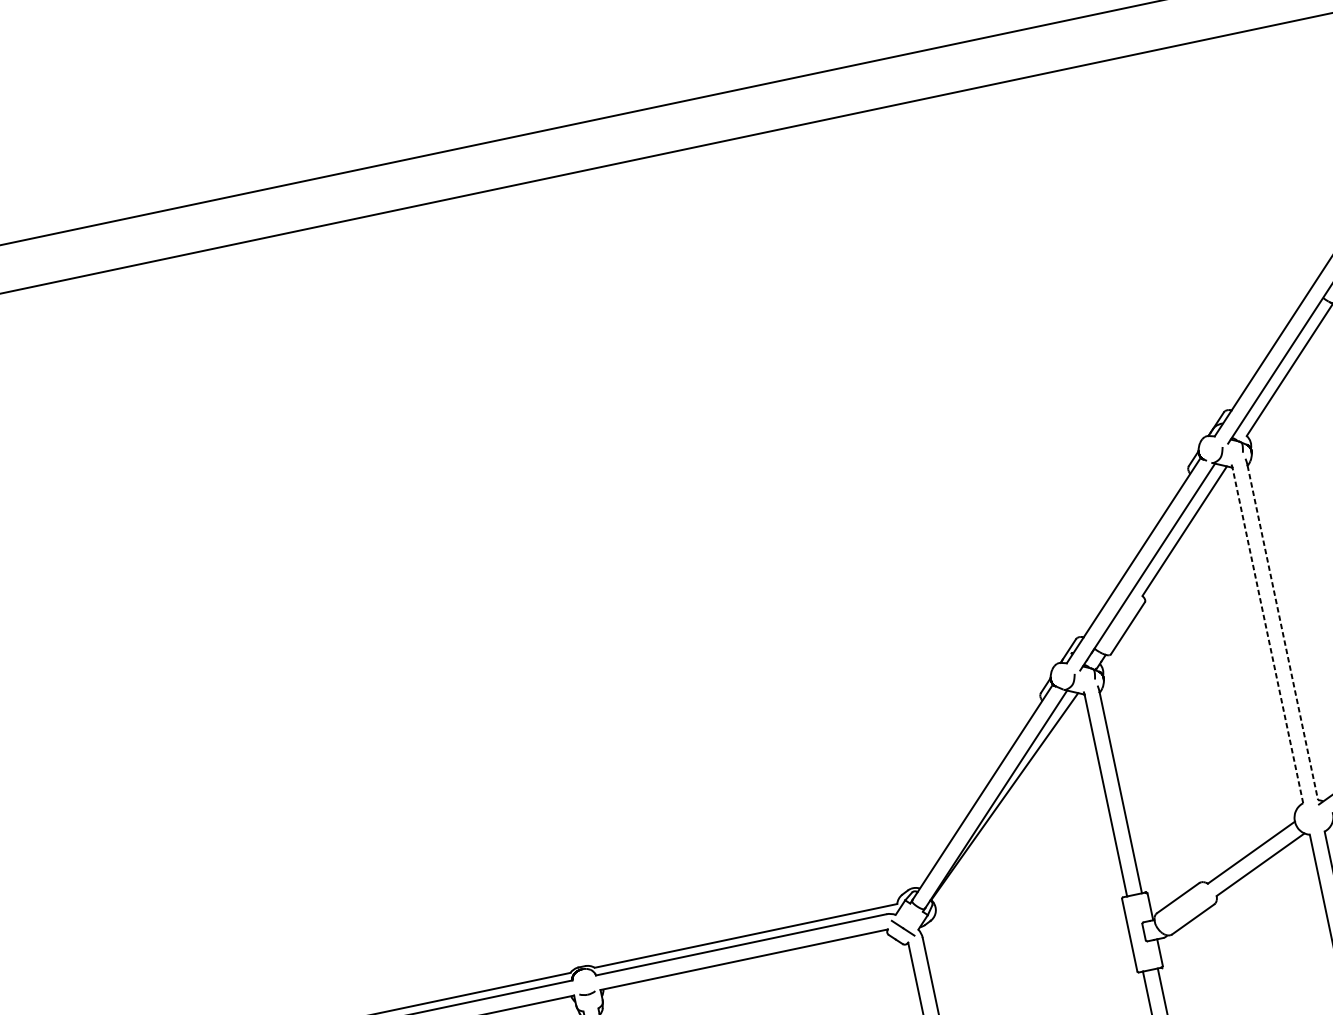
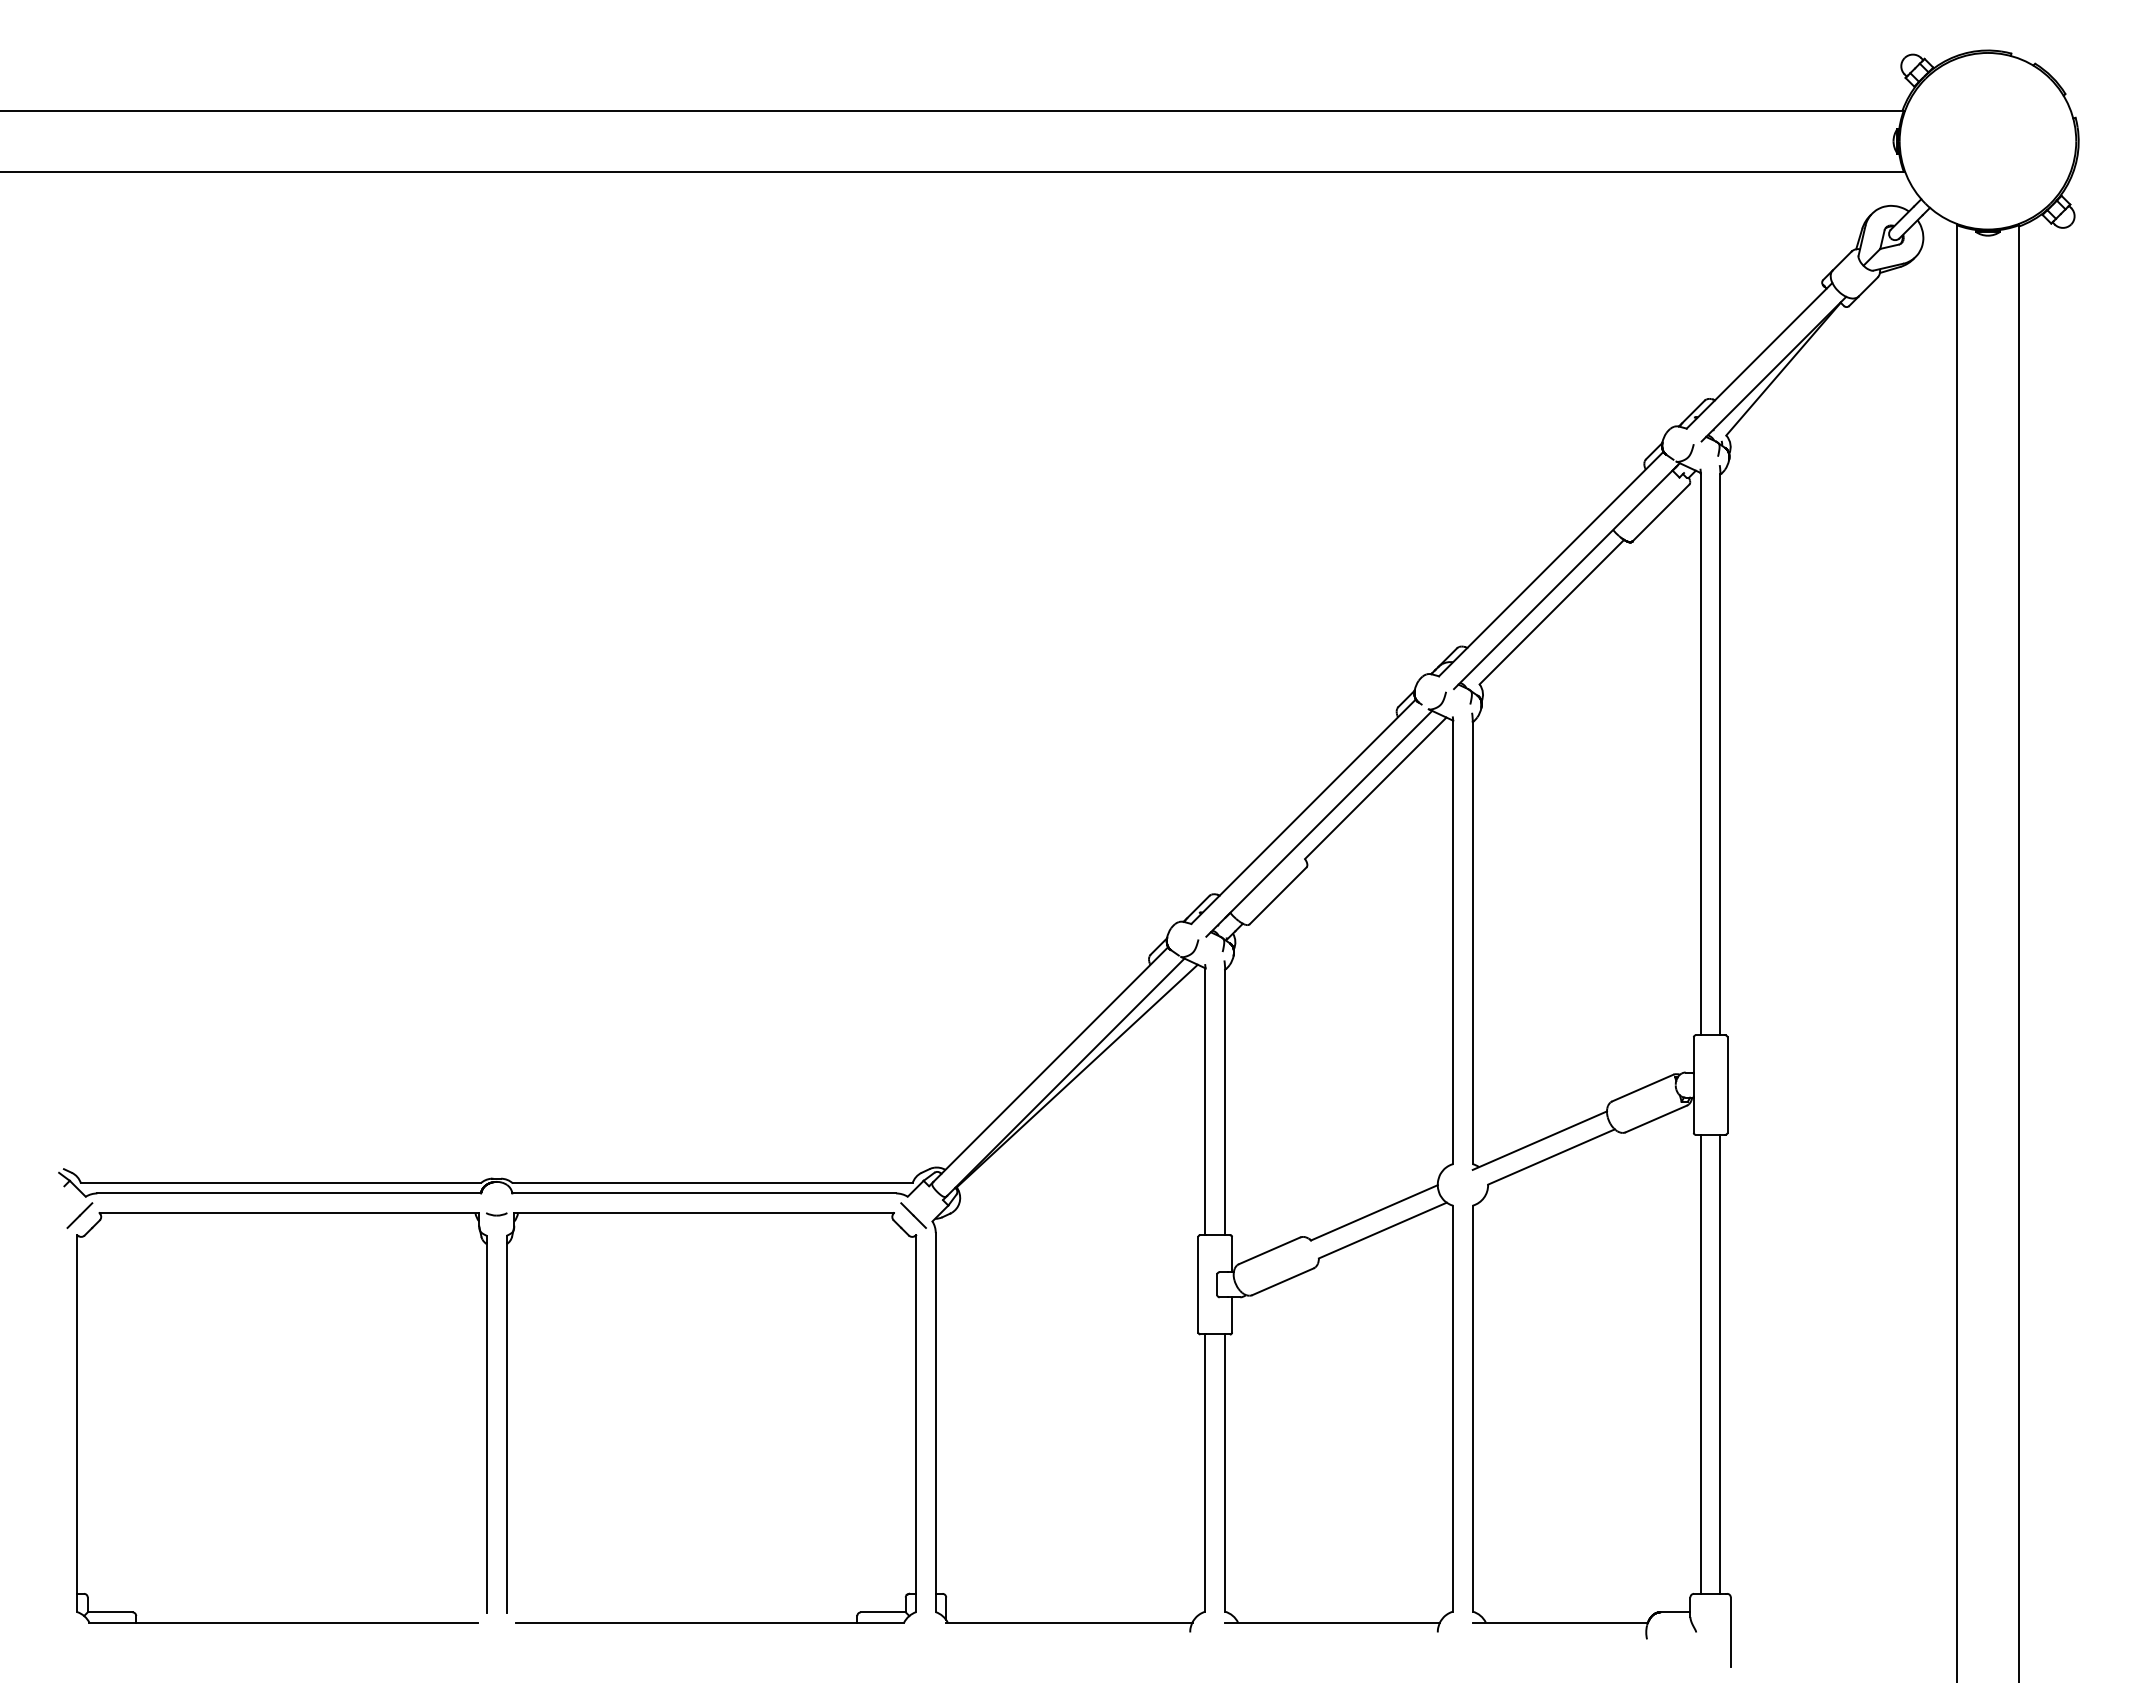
line: (1282, 633) -> (1472, 943), dashed -> solid
line: (1268, 635) -> (1453, 942), dashed -> solid

